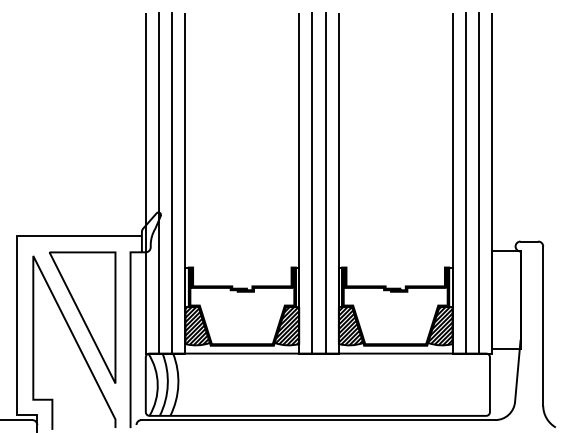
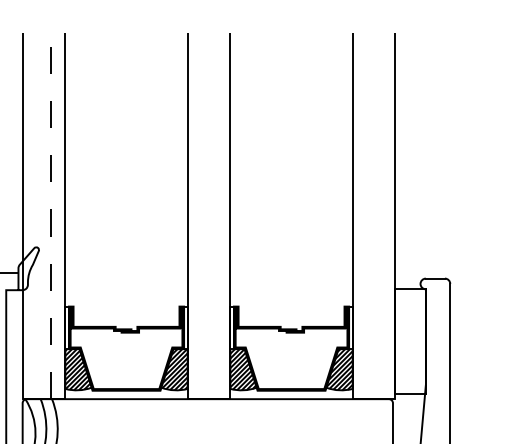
line: (159, 182) -> (37, 215), removed
line: (172, 182) -> (51, 215), solid -> dashed
line: (312, 182) -> (202, 215), removed
line: (325, 182) -> (216, 215), removed
line: (465, 182) -> (366, 215), removed
line: (479, 182) -> (381, 215), removed

